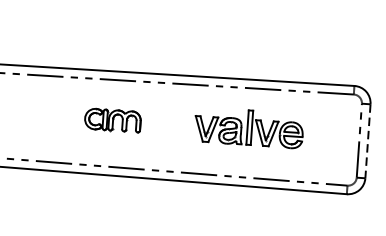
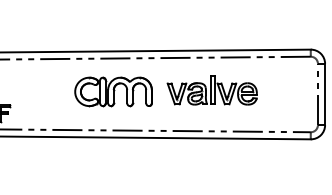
part: (112, 119) -> (113, 91), size x1.67
part: (248, 128) -> (211, 90), moved
line: (368, 141) -> (325, 94), dashed -> solid

